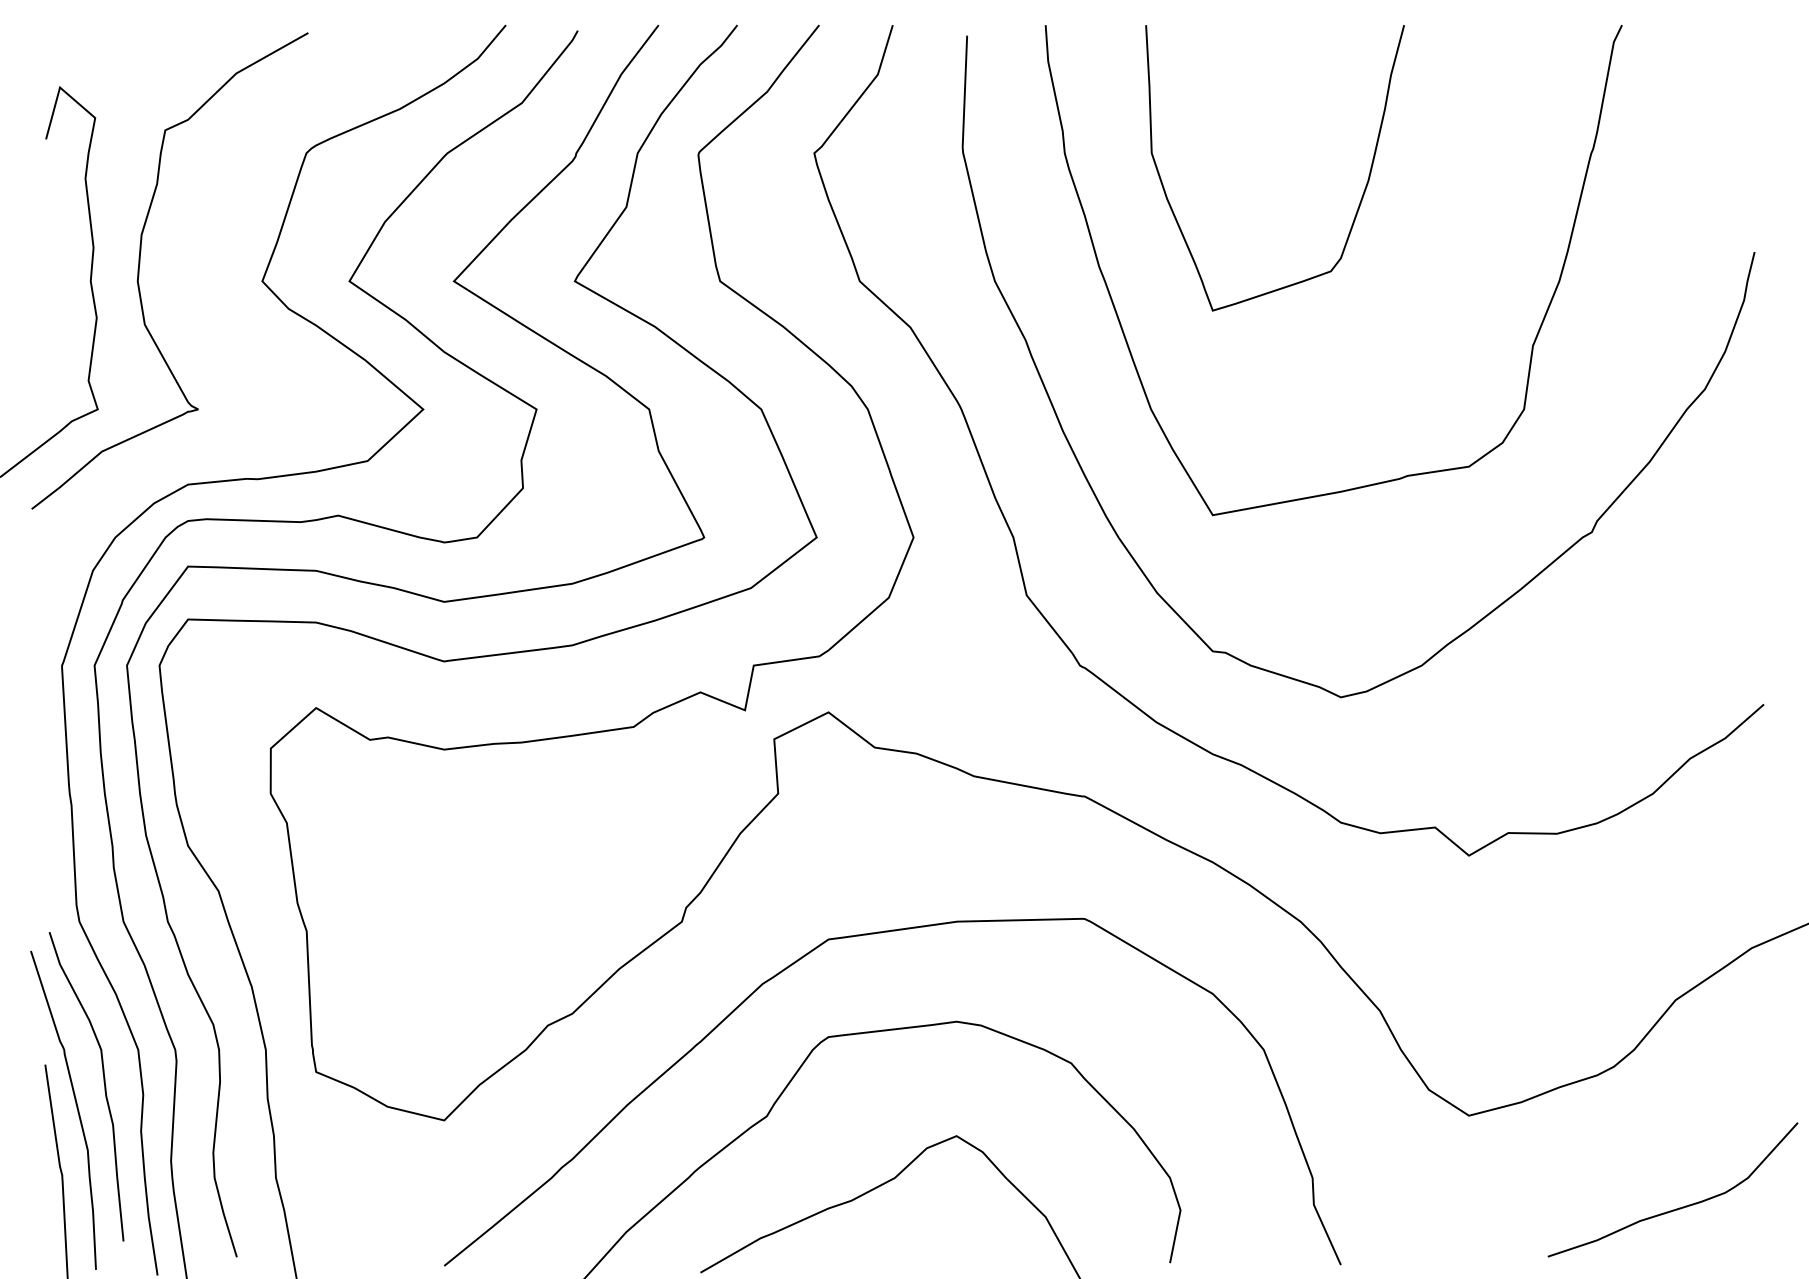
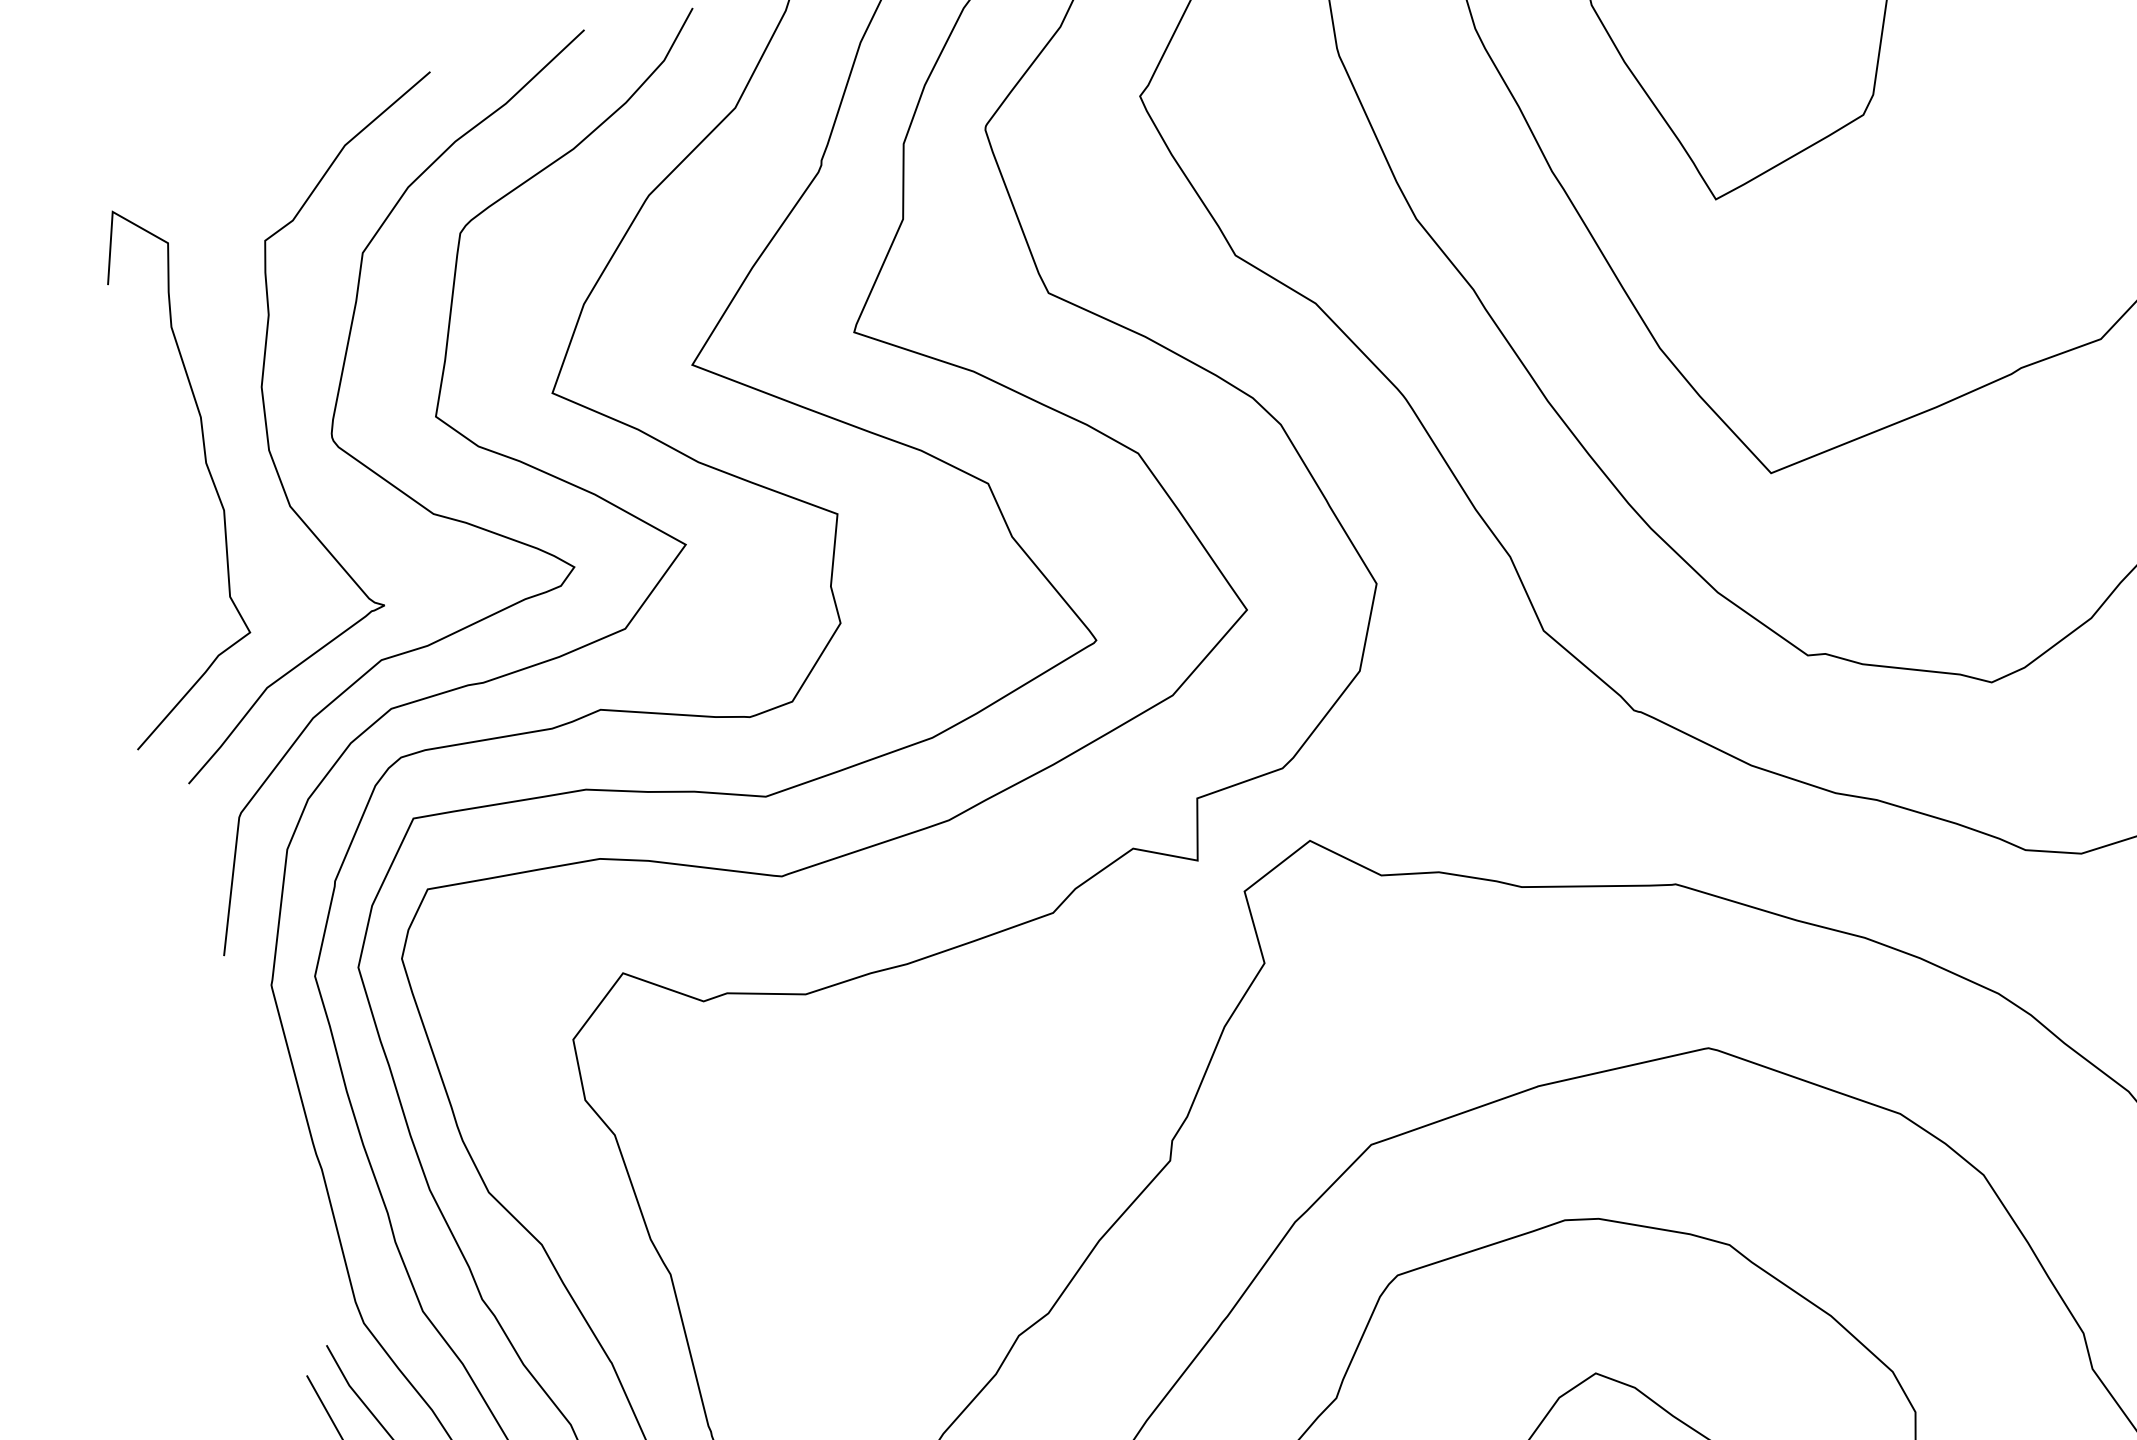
curve: (228, 330) -> (403, 491), added

